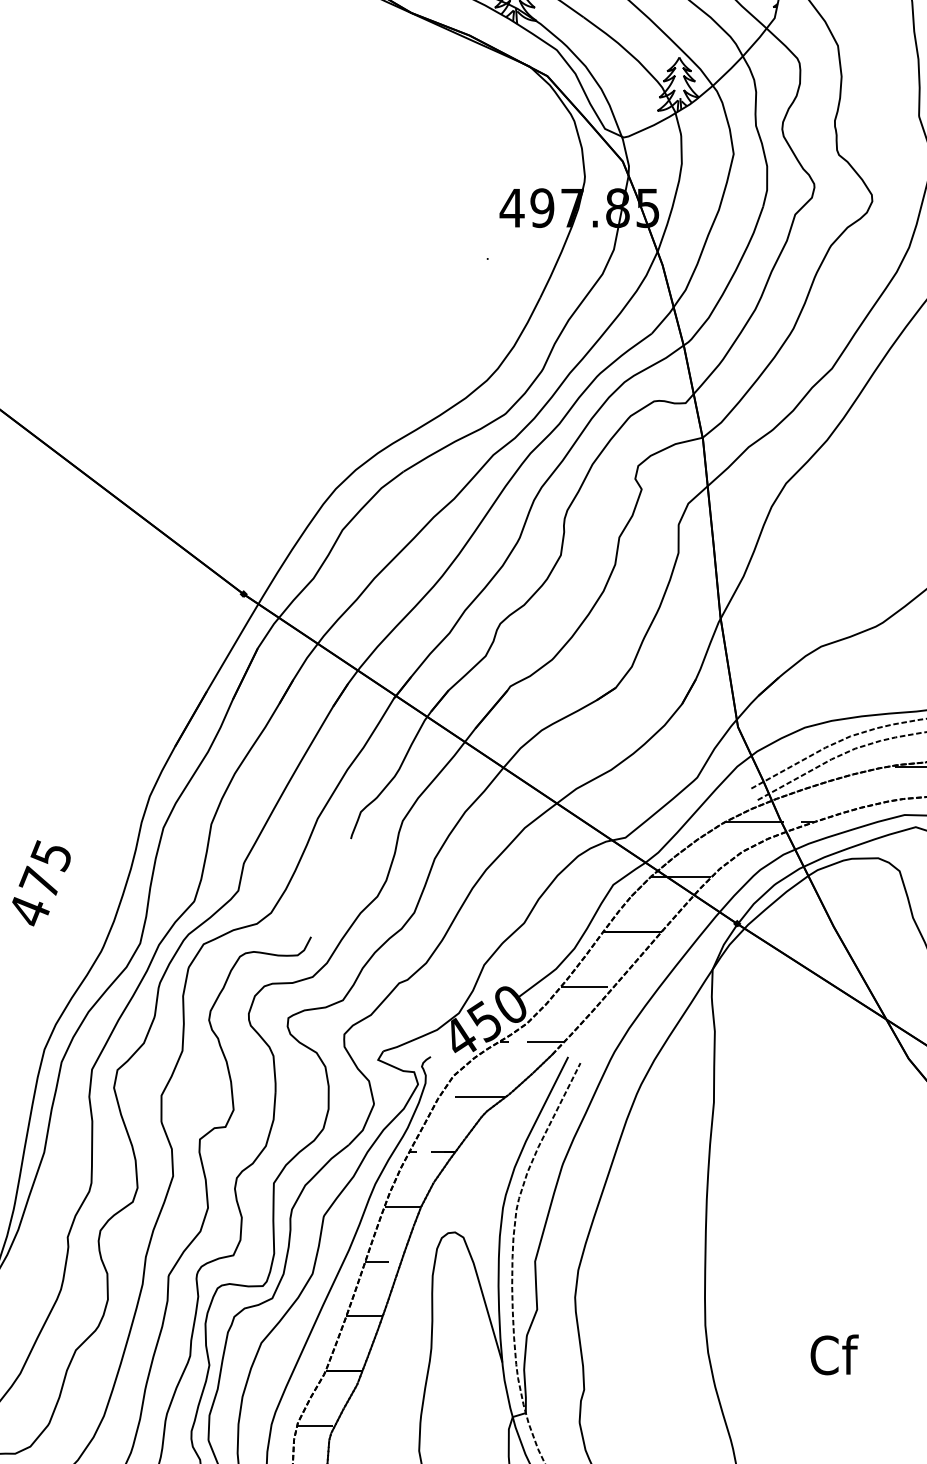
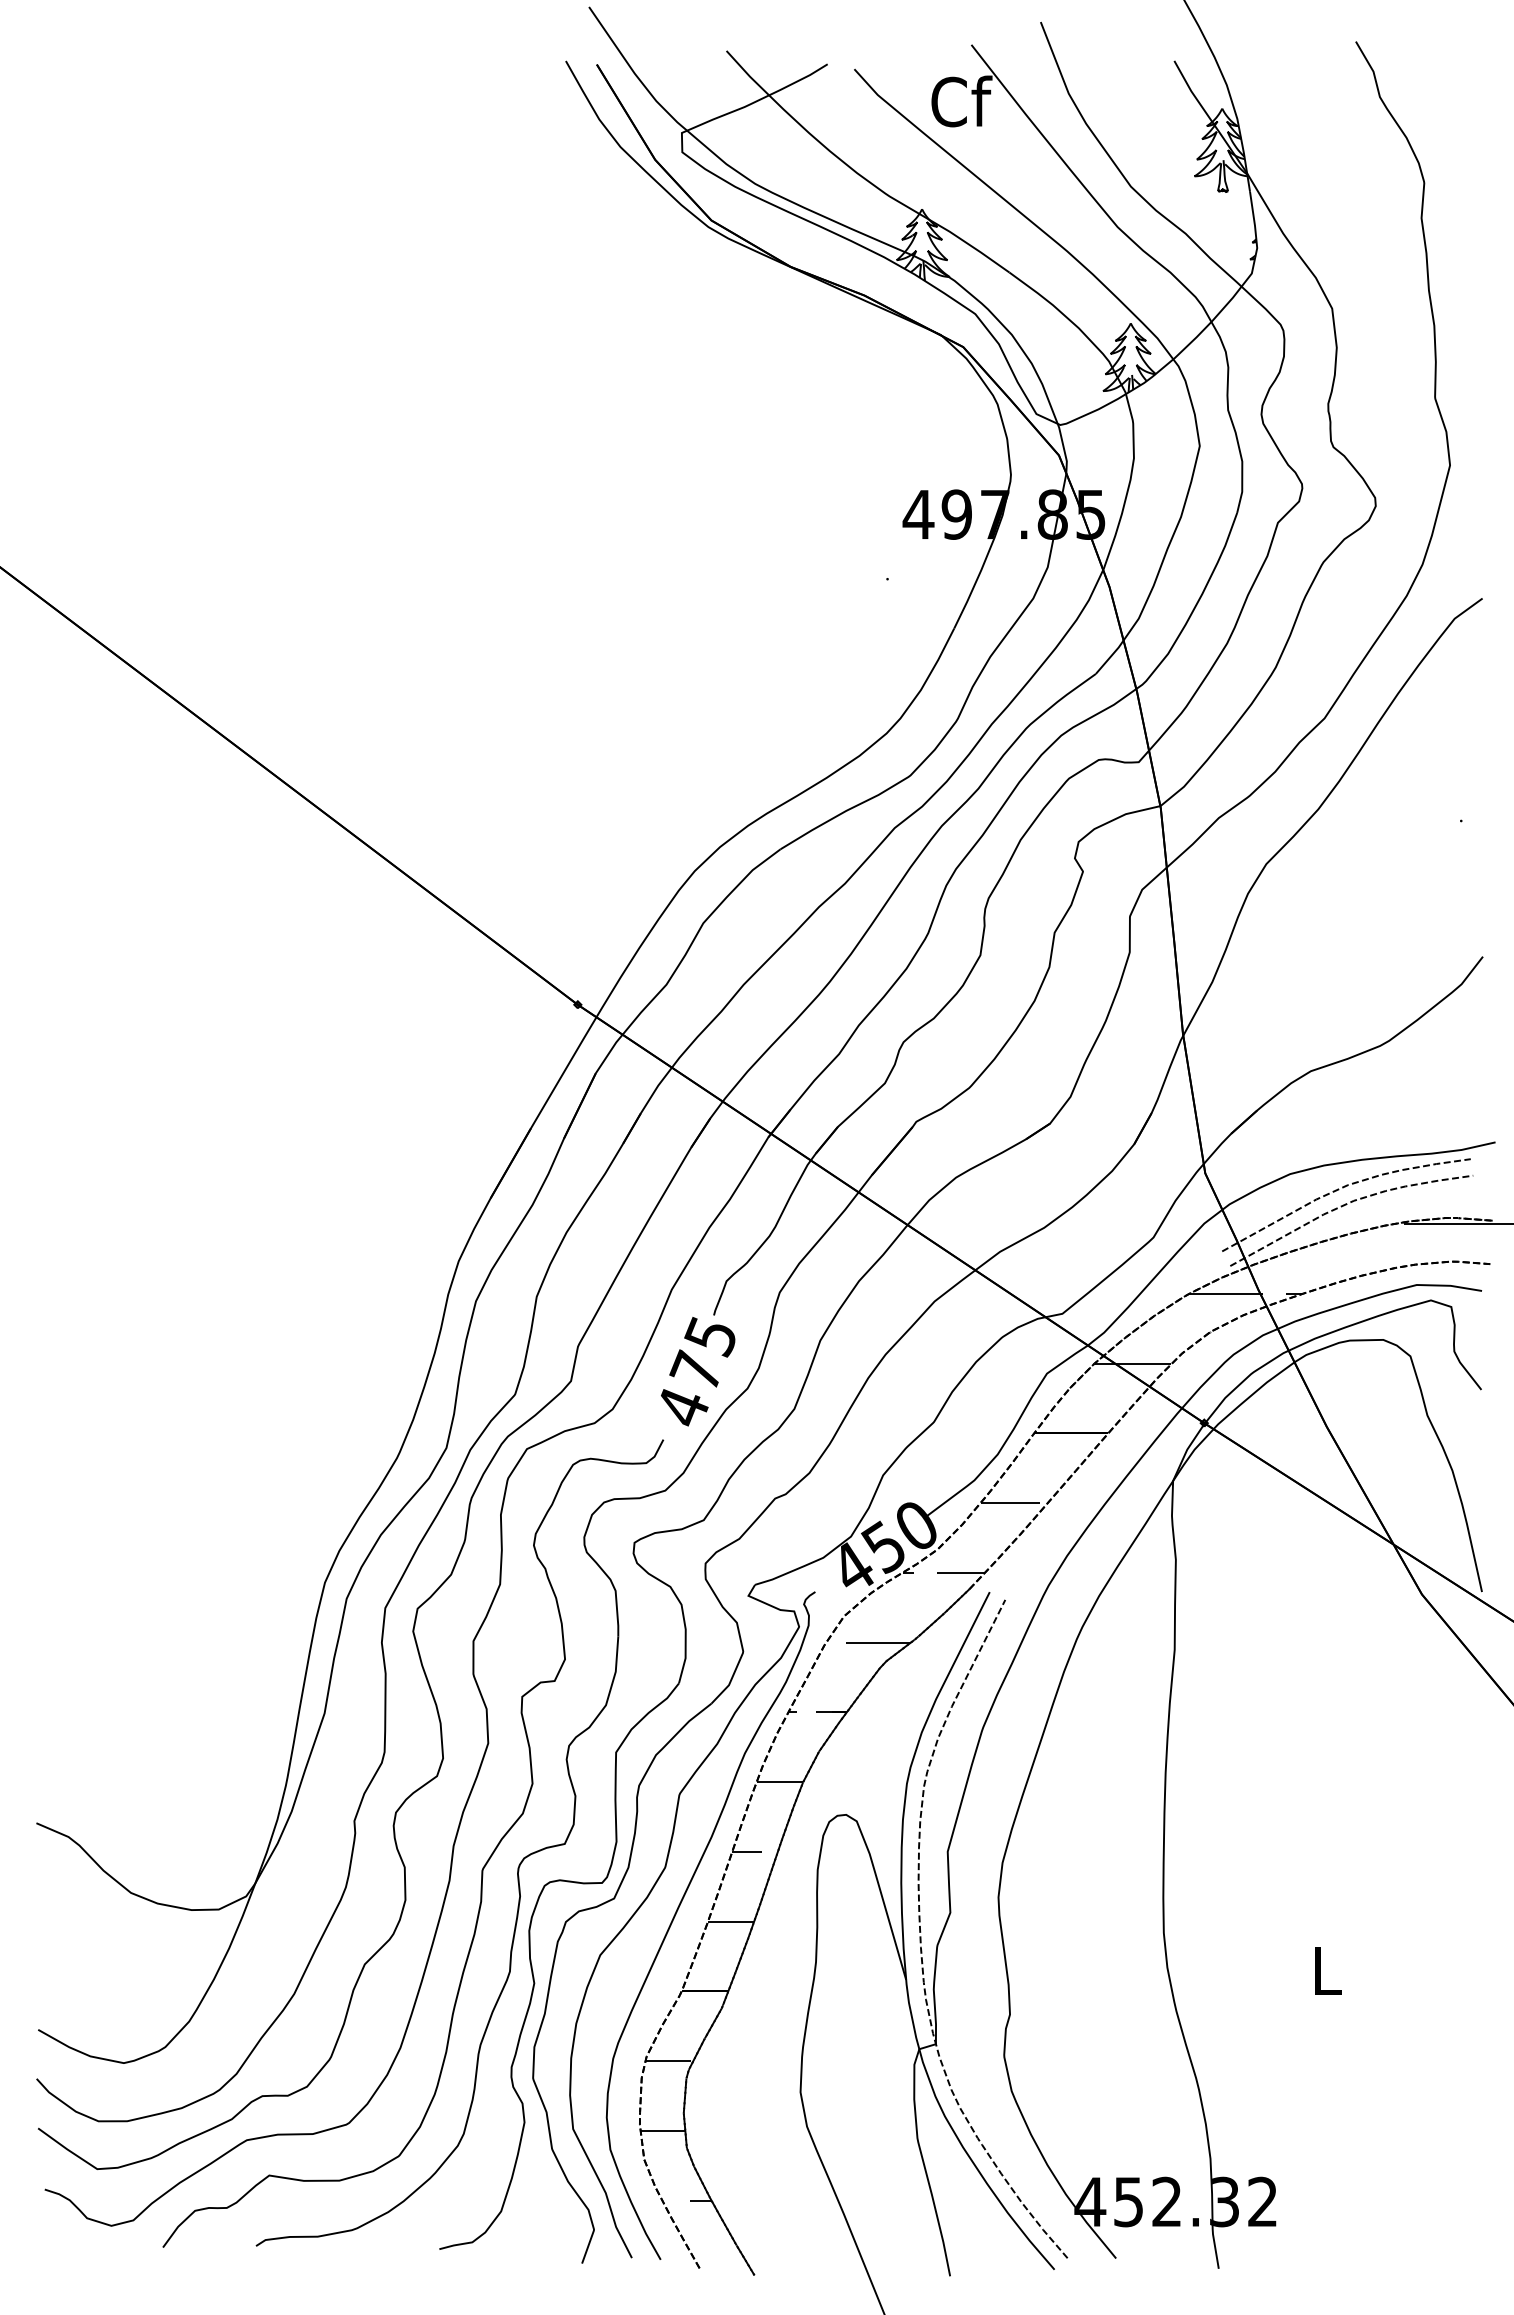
text: (41, 883) -> (698, 1371), moved
text: (834, 1355) -> (1327, 1970), Cf -> L

